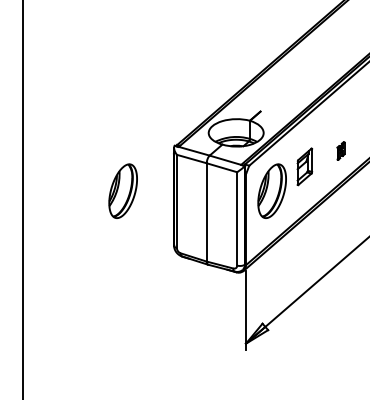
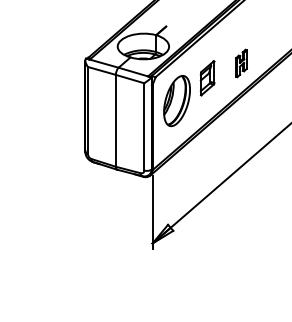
part: (340, 150) -> (240, 62), size x1.67
part: (122, 190) -> (37, 100), removed

